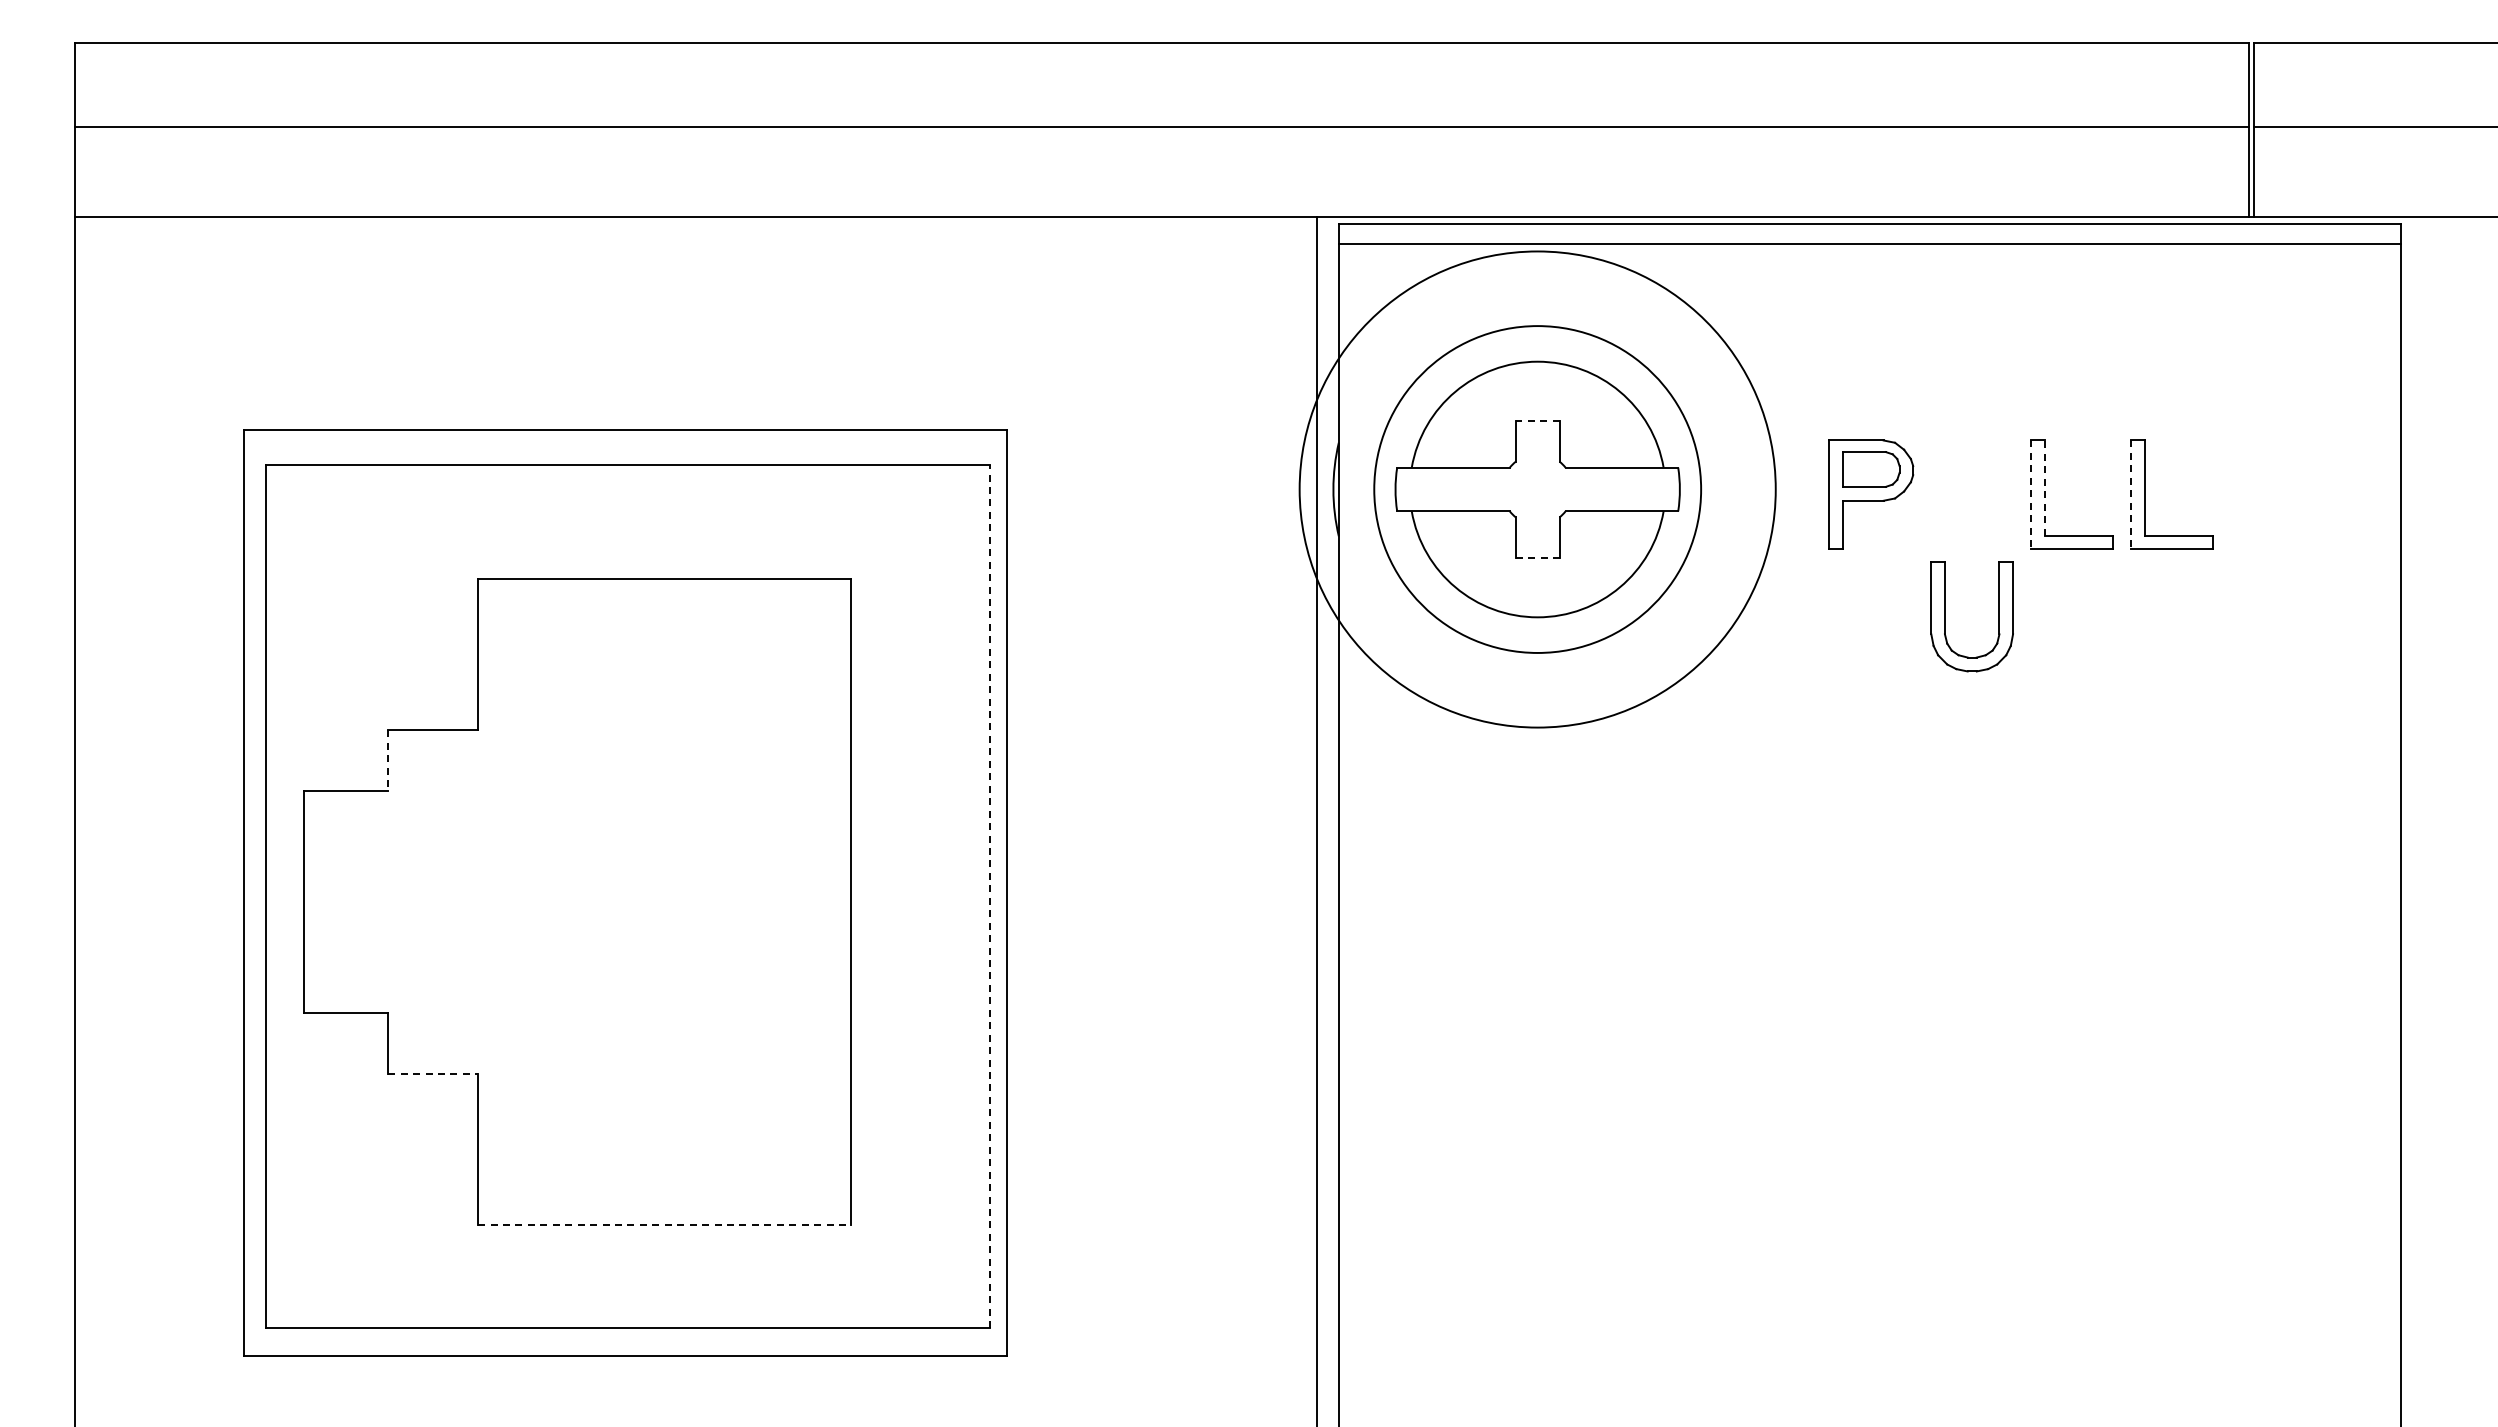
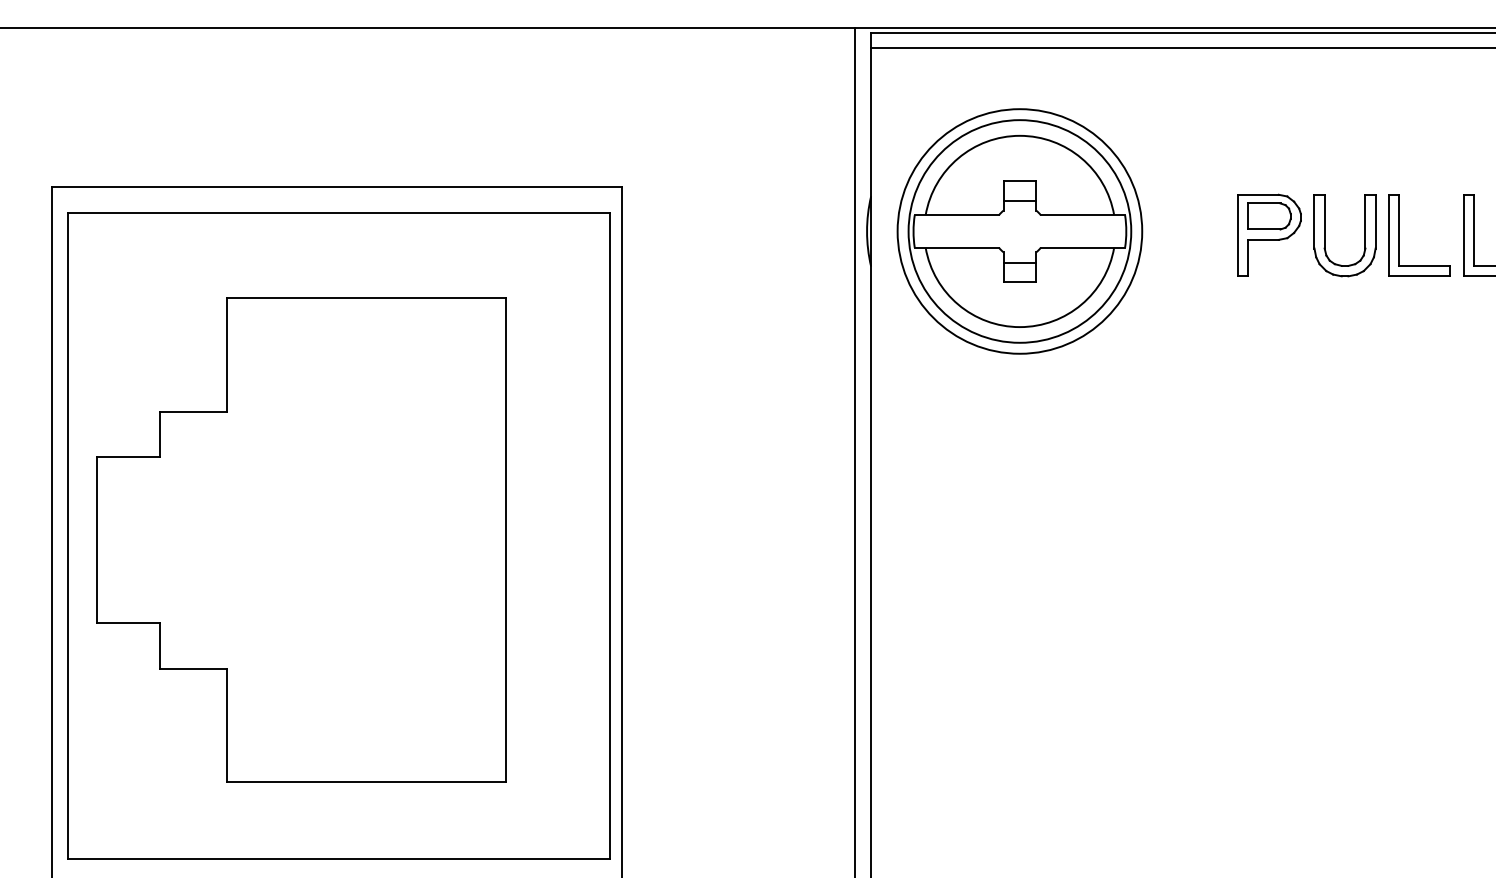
line: (1537, 421) -> (1019, 180), dashed -> solid
line: (1537, 448) -> (1019, 200), added
line: (2044, 488) -> (1399, 230), dashed -> solid
circle: (1537, 489) -> (1019, 231), size x0.62
line: (2031, 495) -> (1389, 235), dashed -> solid
line: (2131, 495) -> (1464, 235), dashed -> solid
line: (1537, 531) -> (1019, 262), added
line: (1537, 557) -> (1019, 282), dashed -> solid
part: (1945, 616) -> (1325, 235), moved
line: (388, 760) -> (159, 434), dashed -> solid
line: (990, 896) -> (610, 536), dashed -> solid
line: (433, 1073) -> (193, 668), dashed -> solid
line: (665, 1225) -> (367, 782), dashed -> solid

